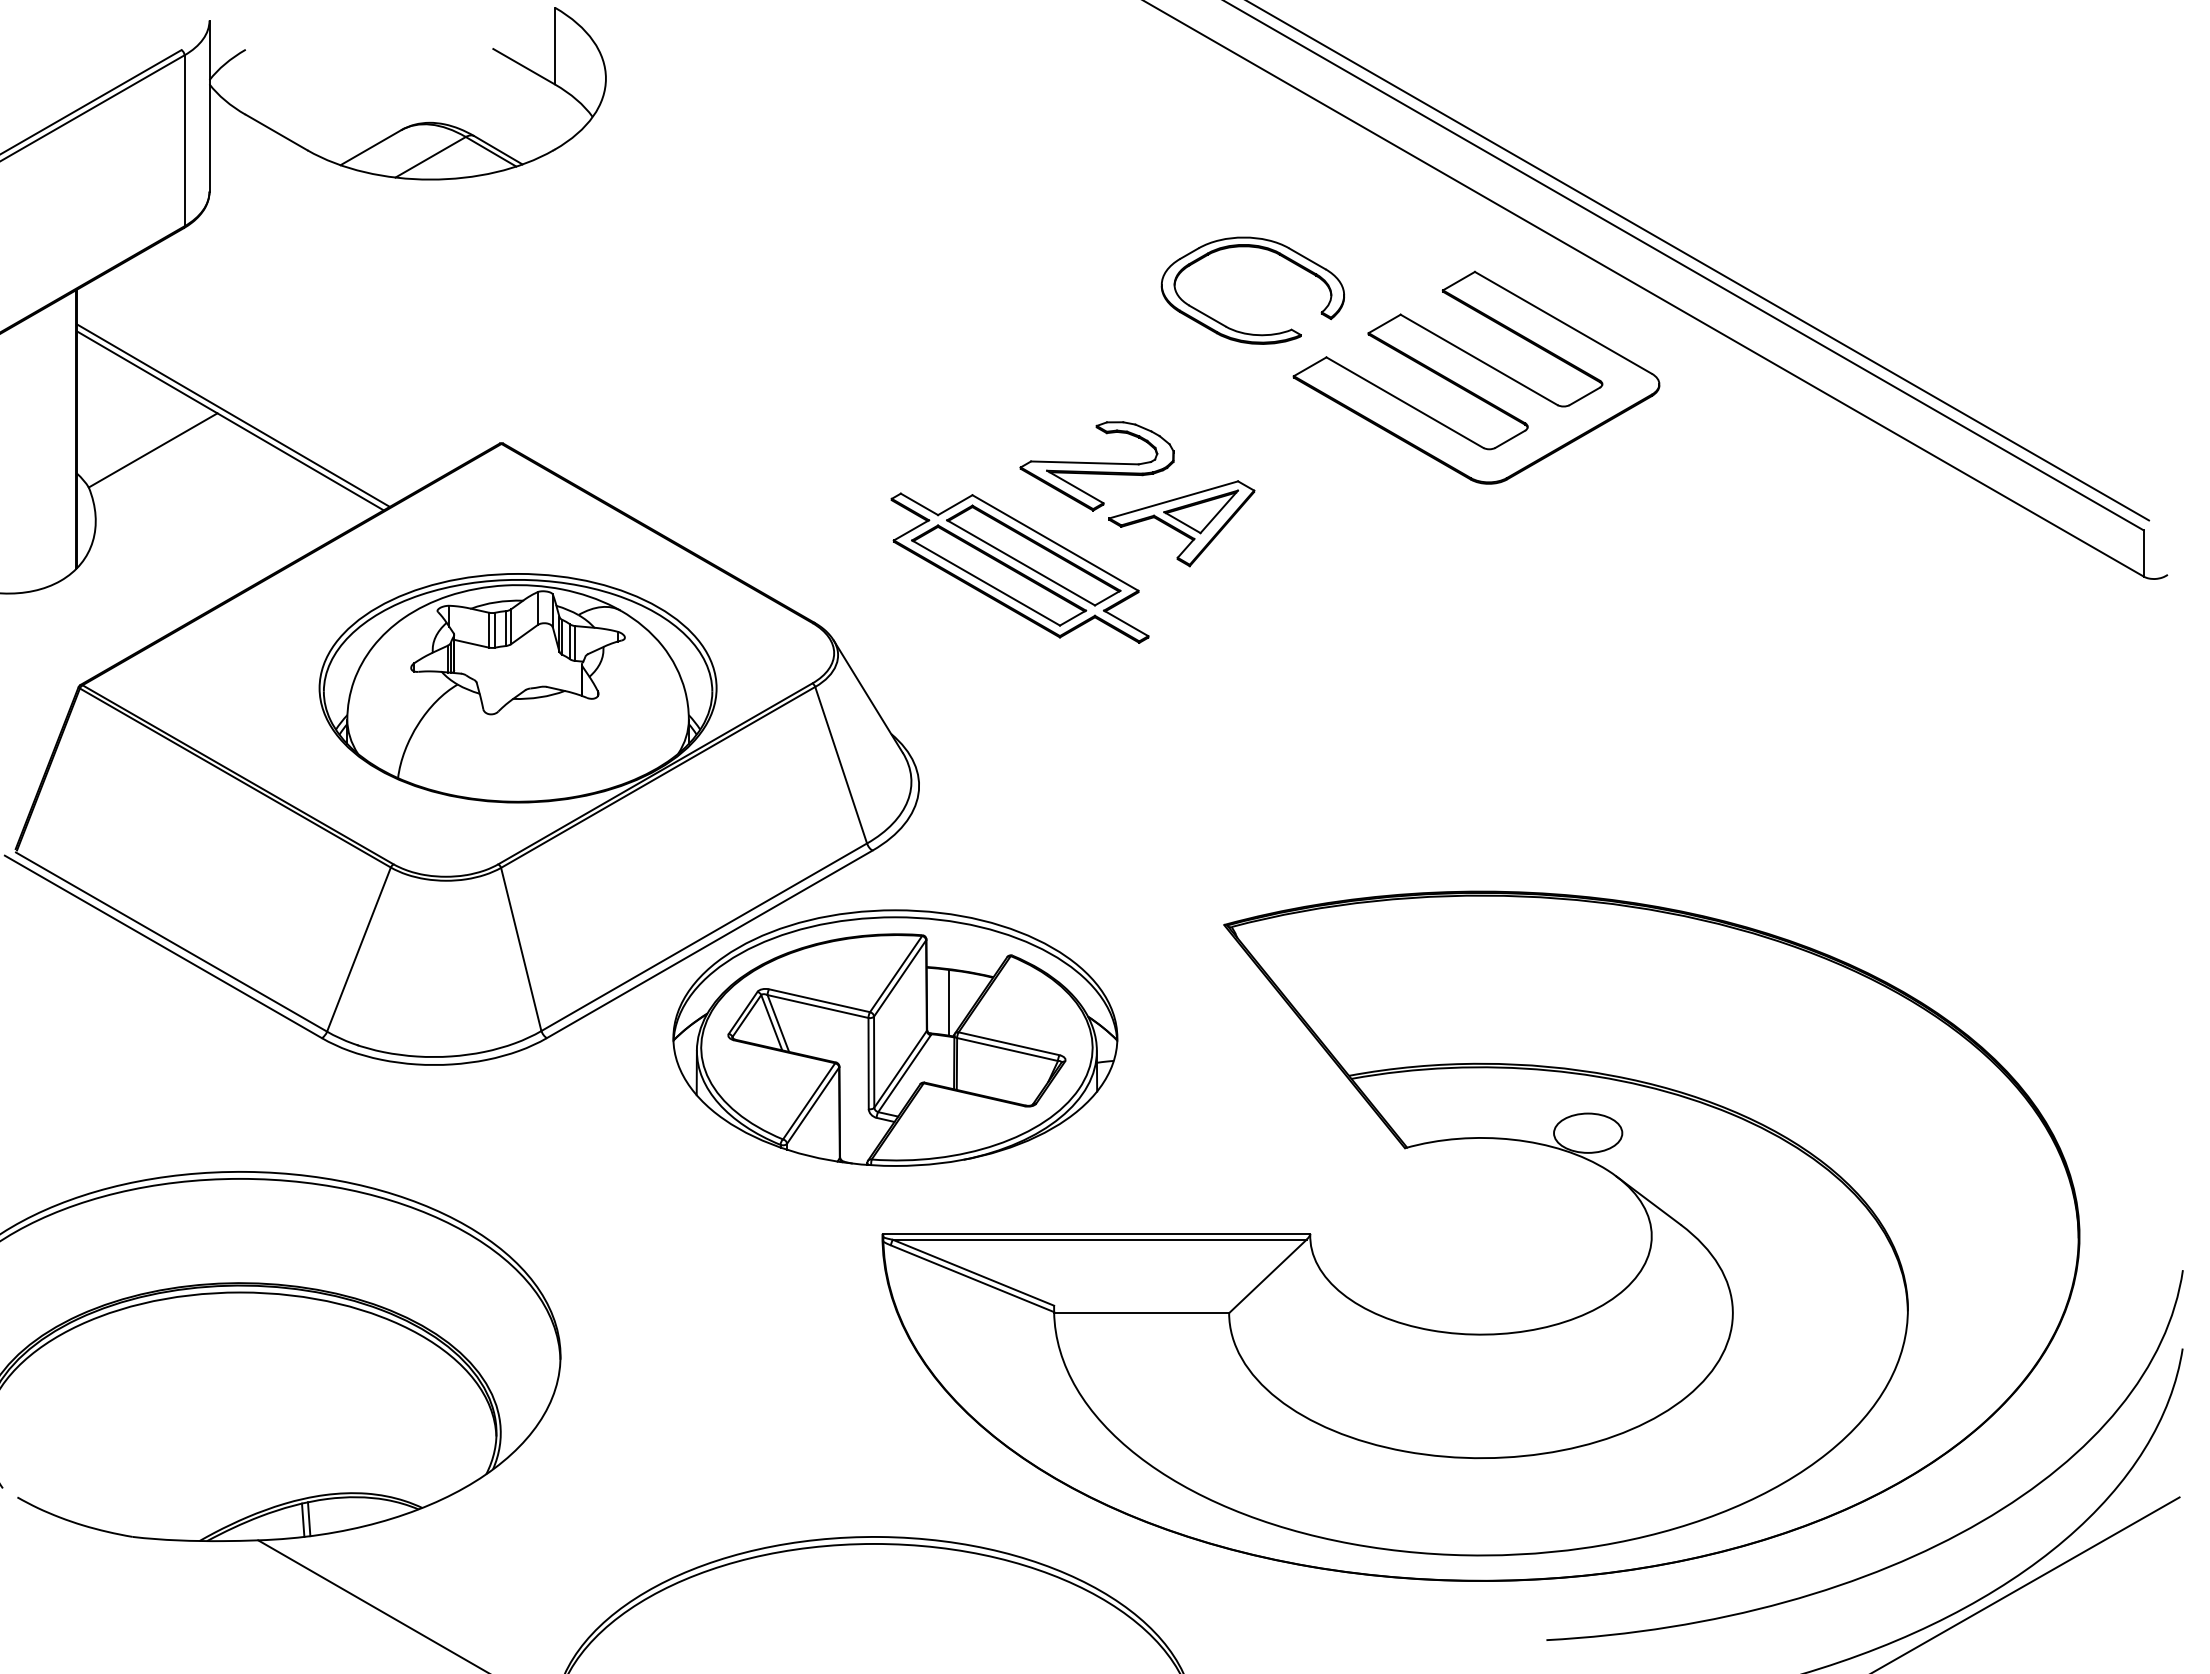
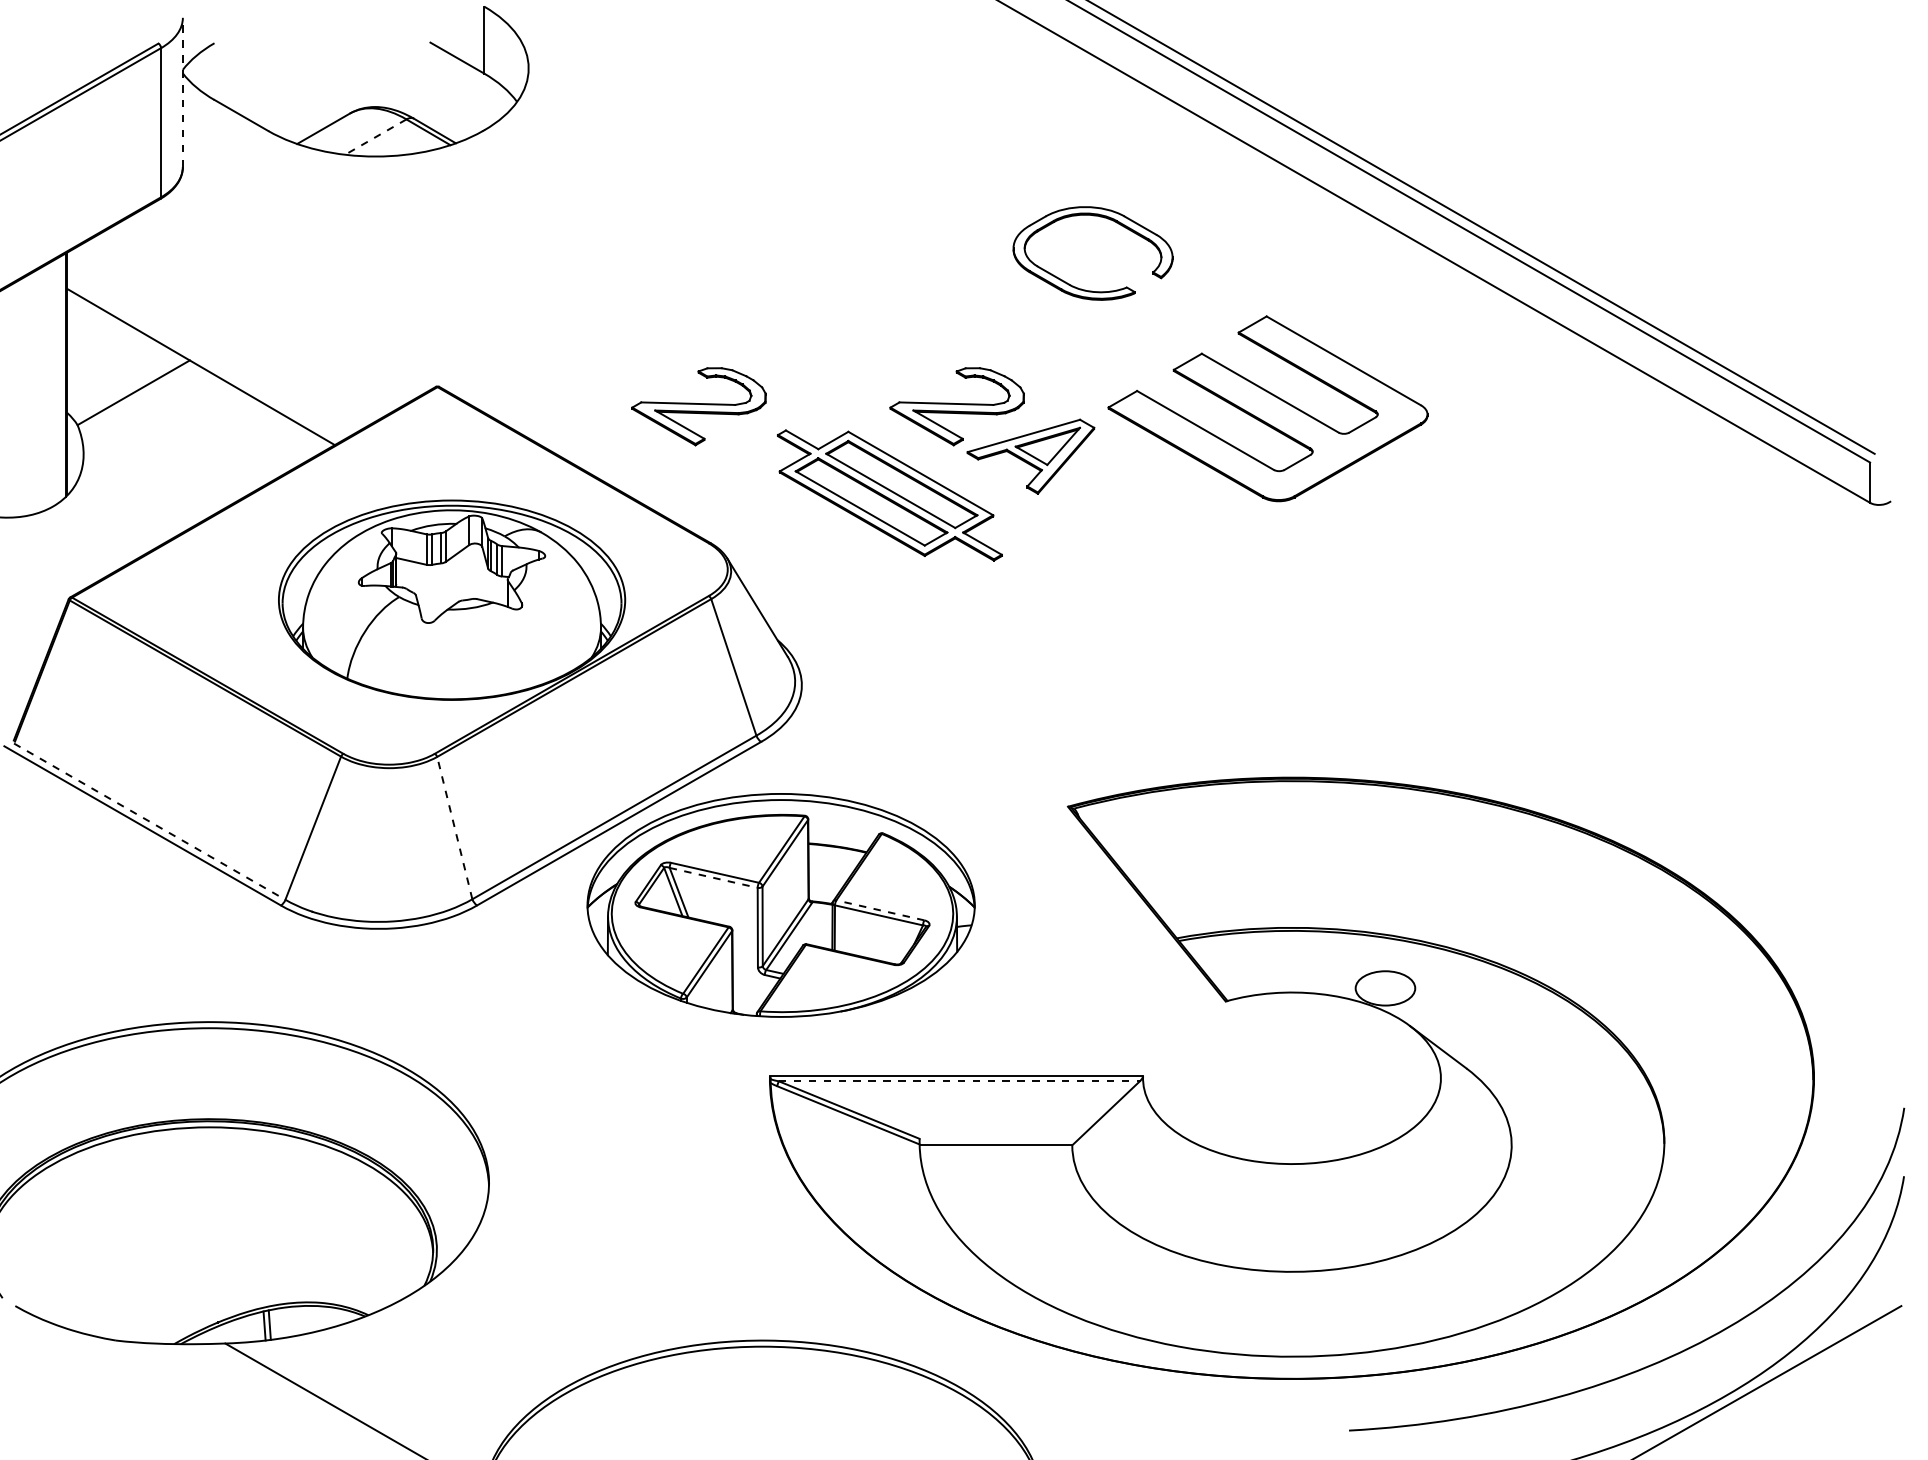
line: (209, 106) -> (182, 92), solid -> dashed
line: (430, 157) -> (375, 137), solid -> dashed
part: (1476, 377) -> (1267, 408), moved
line: (233, 415) -> (203, 362), removed
part: (800, 466) -> (698, 406), added
line: (171, 942) -> (149, 822), solid -> dashed
line: (521, 948) -> (455, 827), solid -> dashed
line: (948, 1002) -> (827, 874), removed
line: (818, 1006) -> (714, 877), solid -> dashed
line: (1009, 1043) -> (880, 910), solid -> dashed
line: (1099, 1239) -> (959, 1081), solid -> dashed

